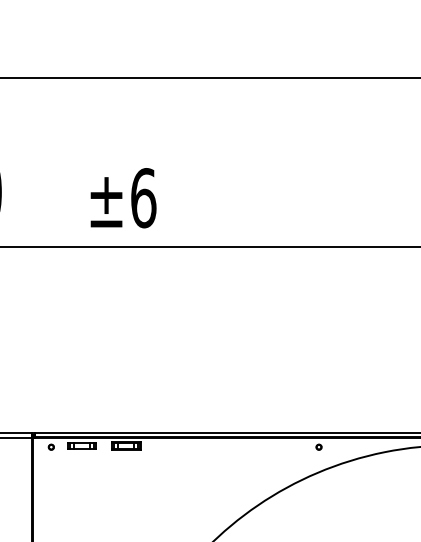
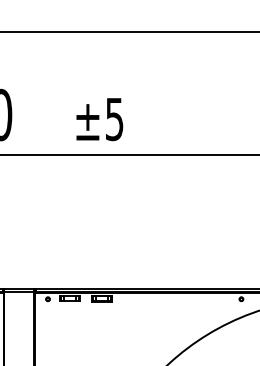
text: (143, 198) -> (114, 119), ±6 -> ±5

